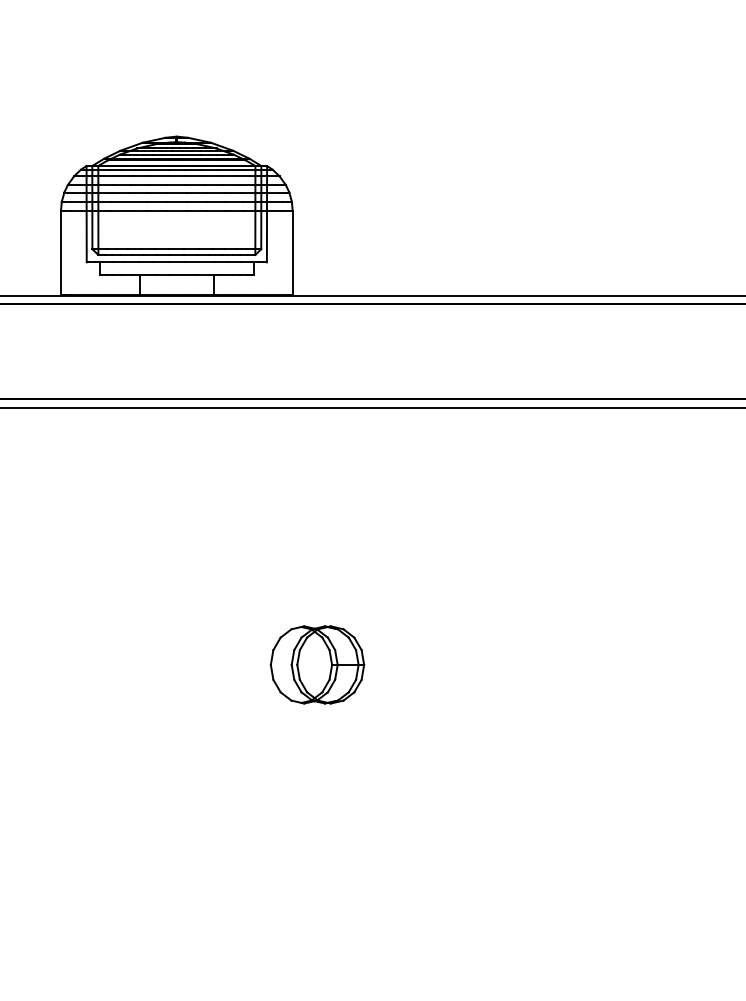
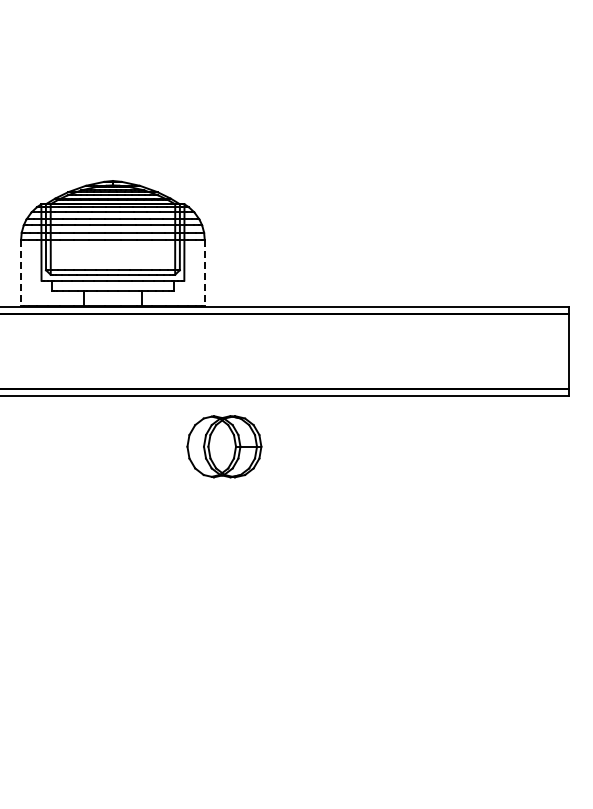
line: (61, 253) -> (21, 273), solid -> dashed
line: (292, 253) -> (204, 273), solid -> dashed
part: (317, 664) -> (224, 446), moved

